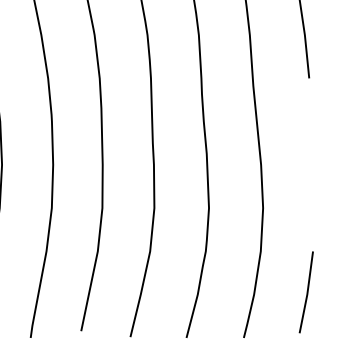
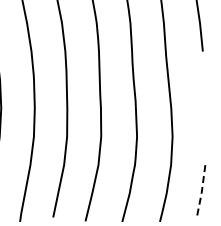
line: (307, 293) -> (201, 192), solid -> dashed

